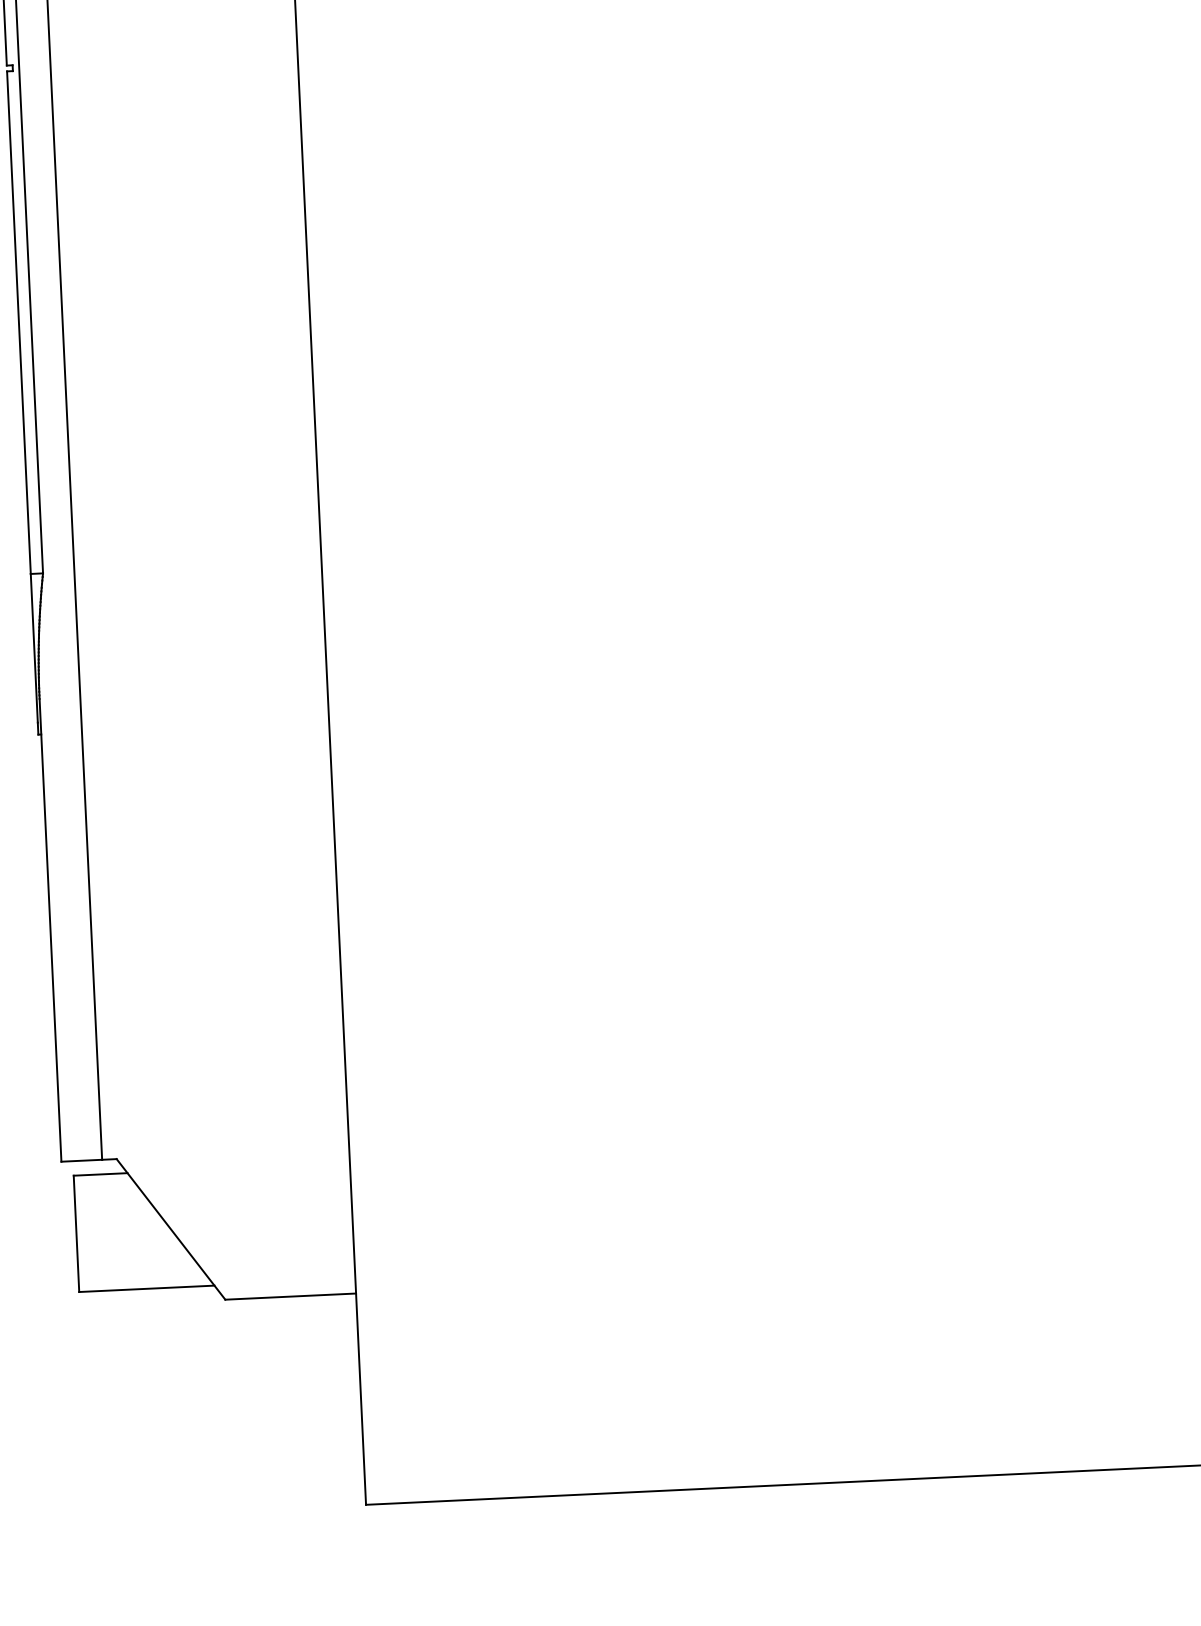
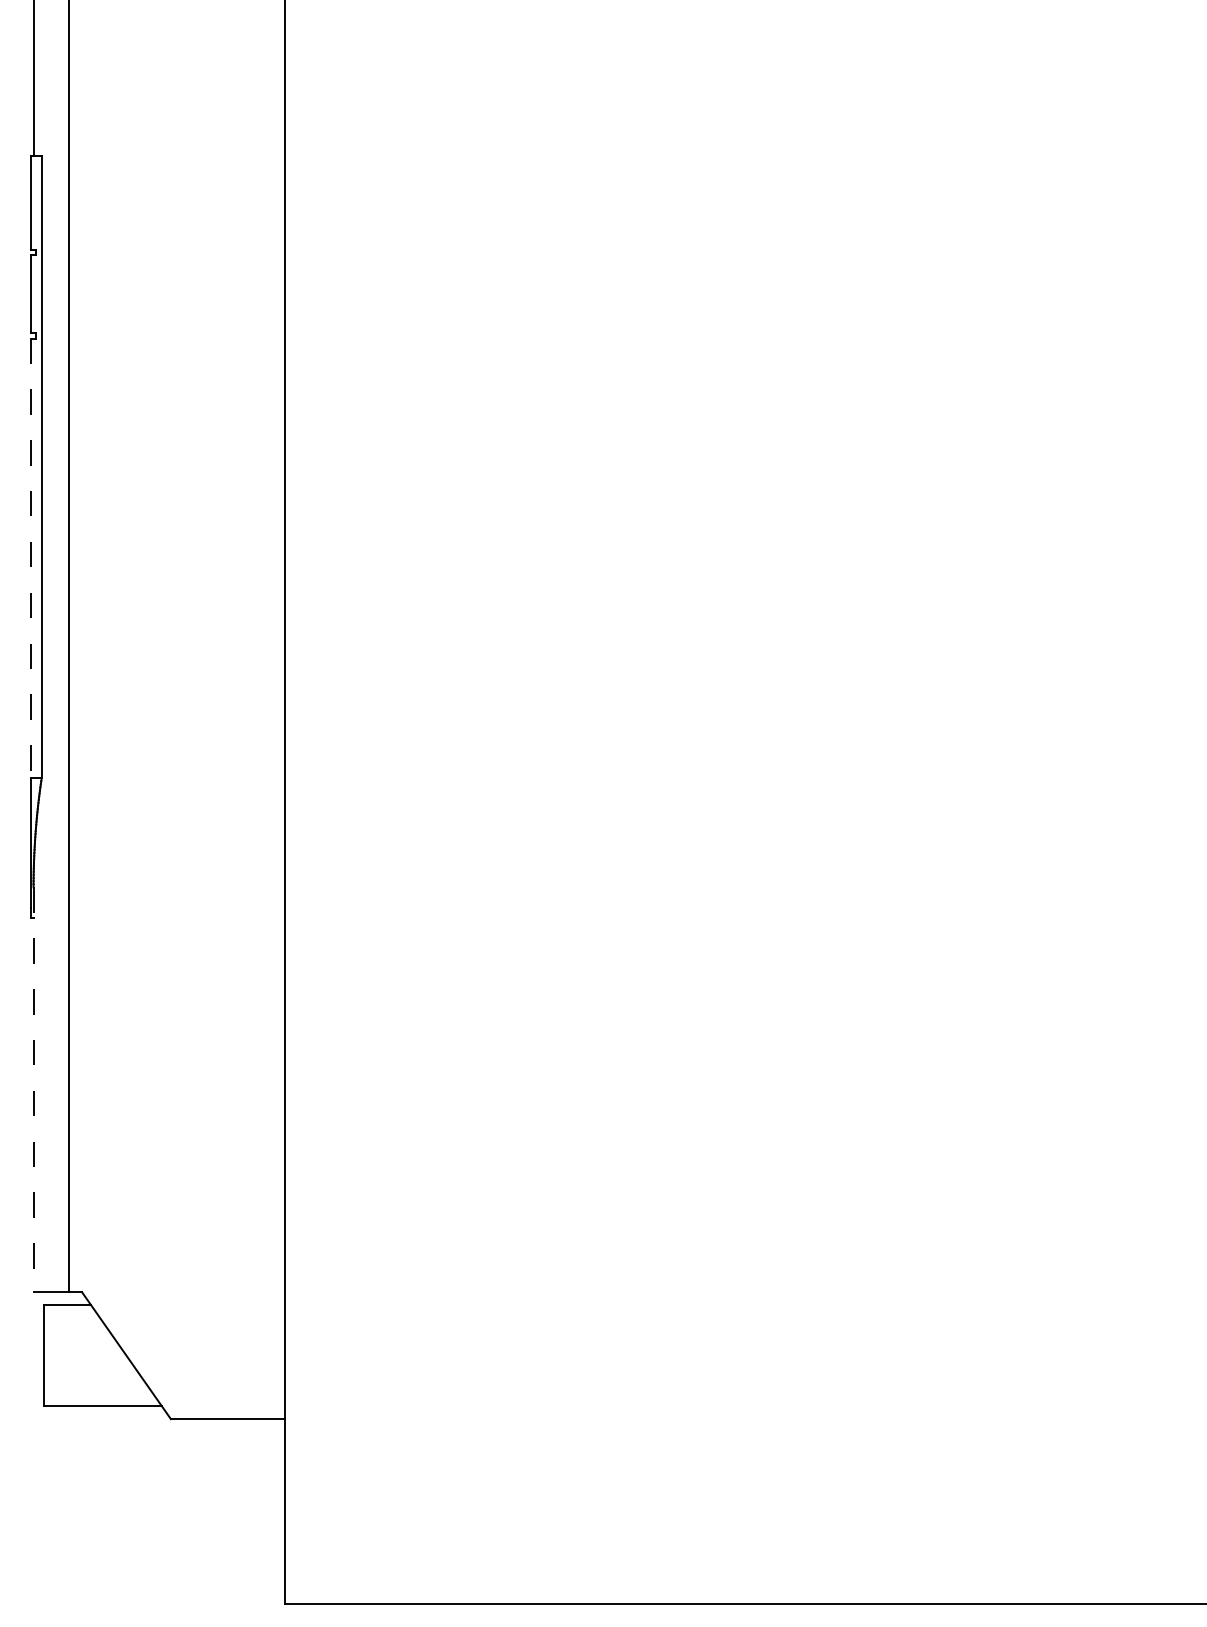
line: (19, 322) -> (31, 558), solid -> dashed
line: (50, 931) -> (33, 1090), solid -> dashed

